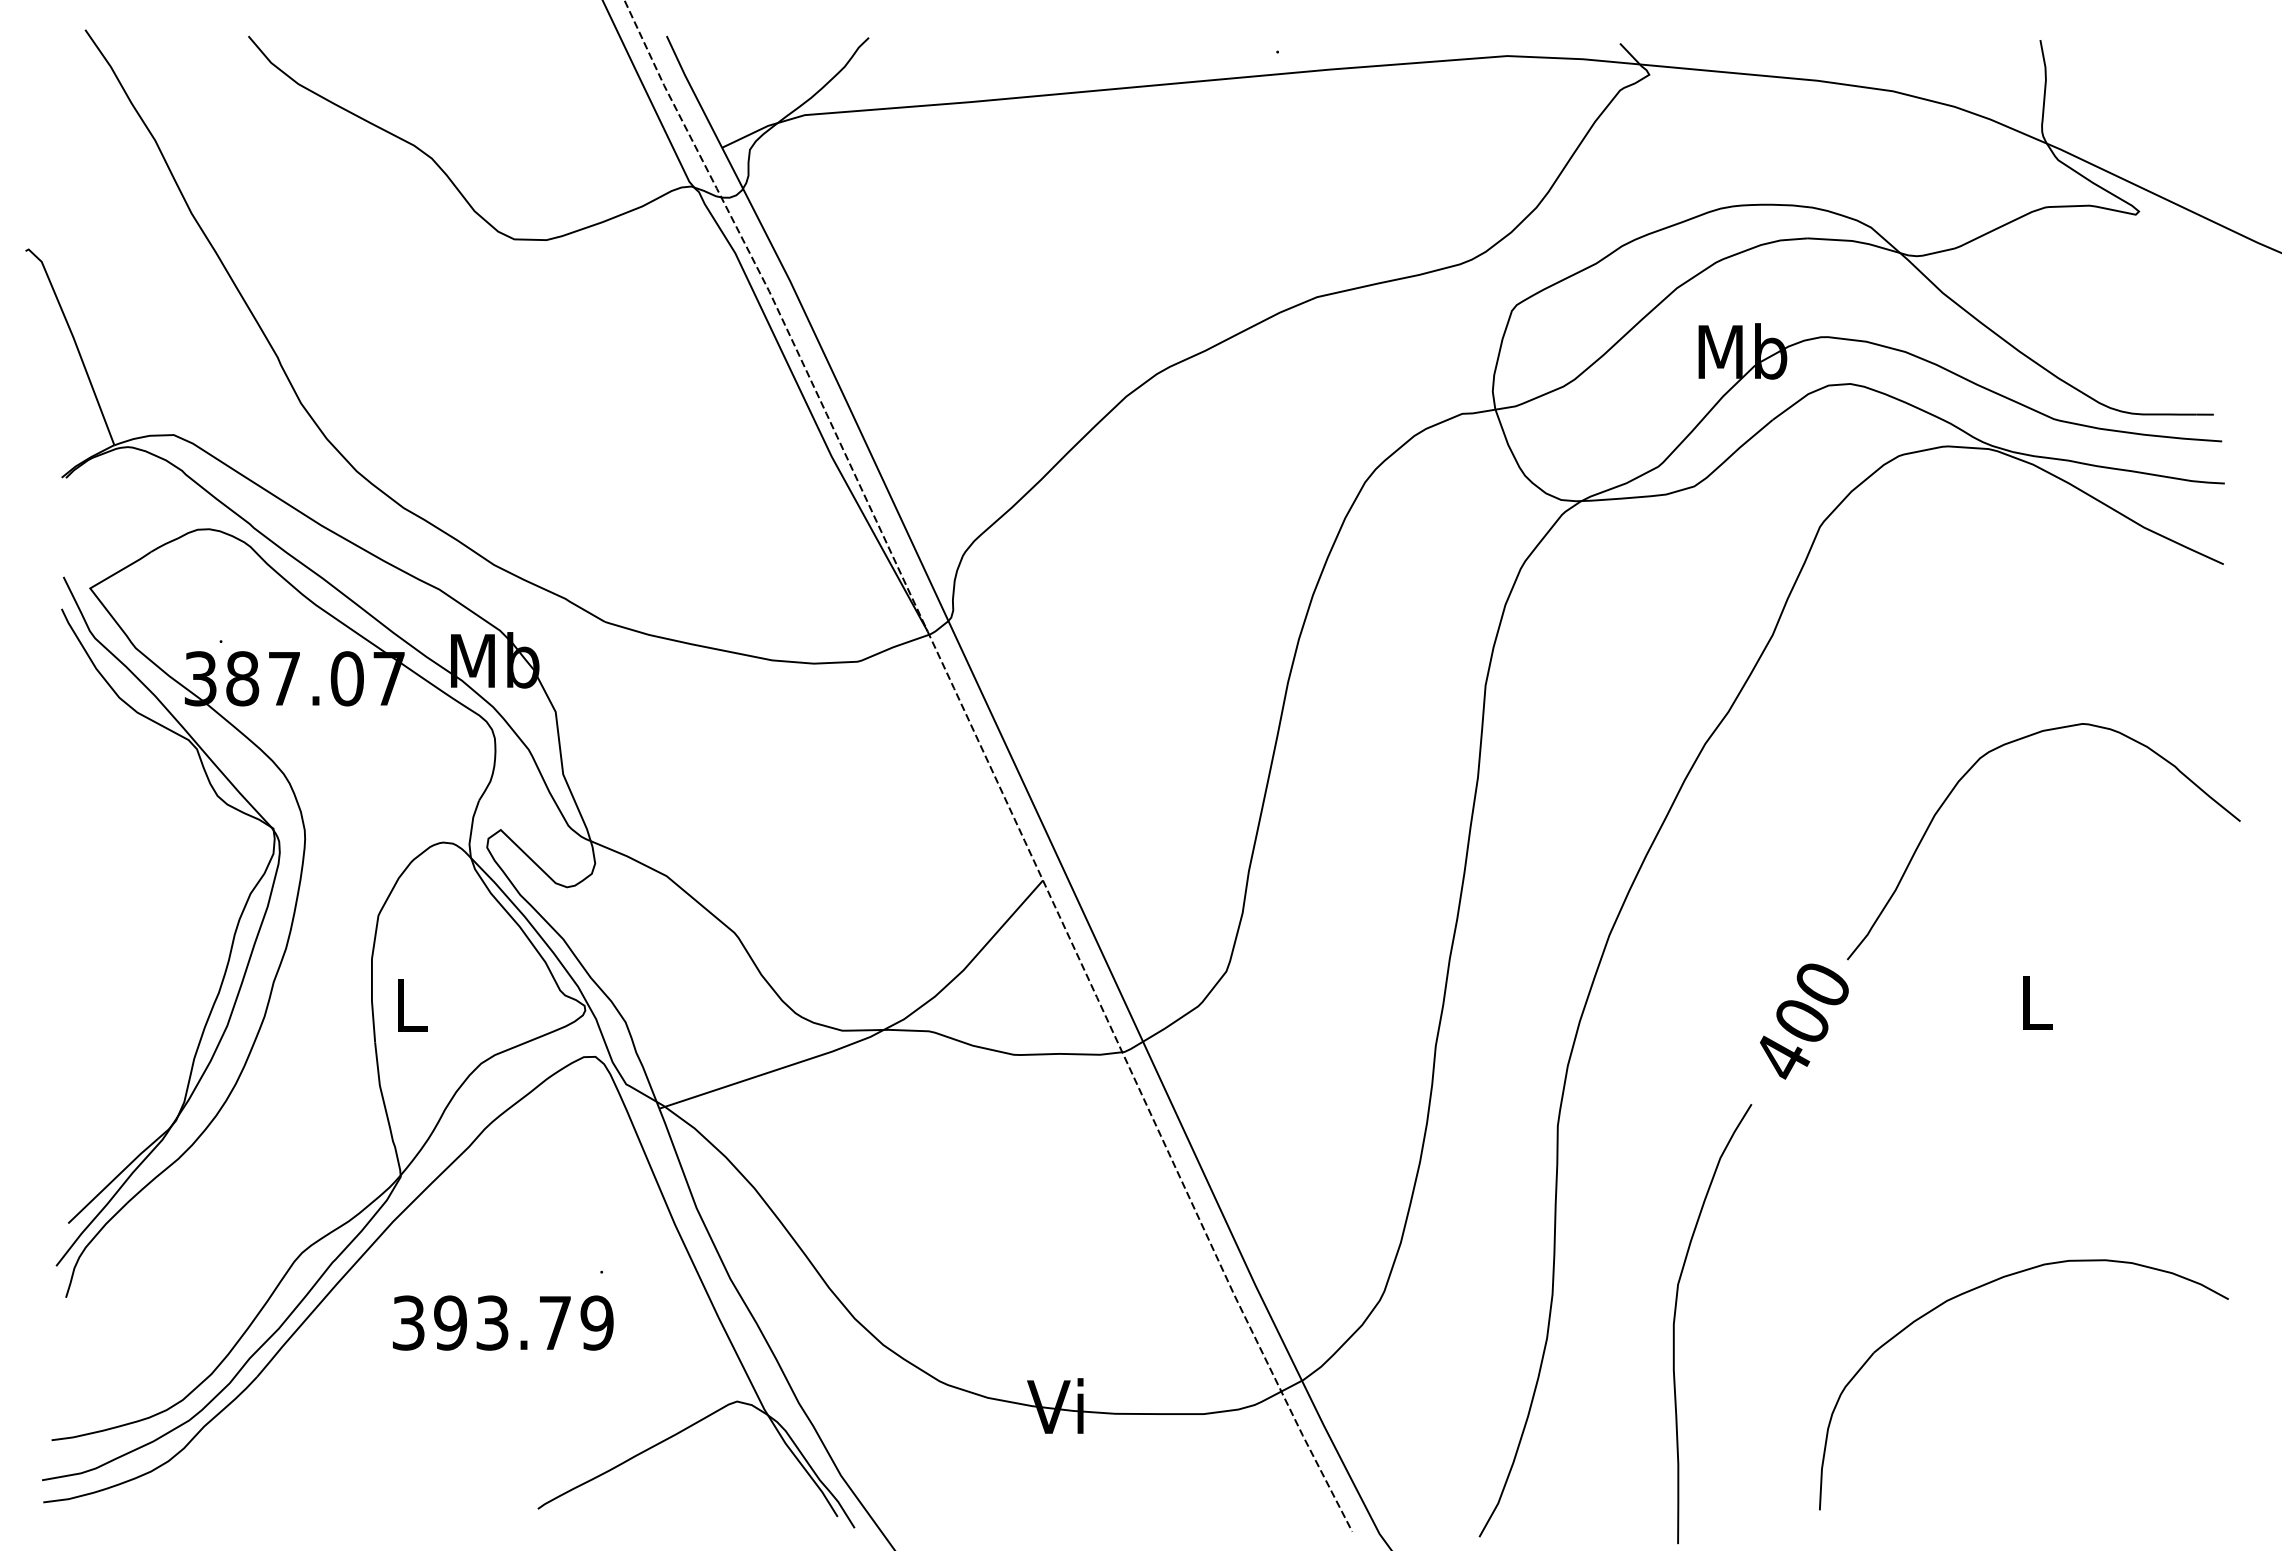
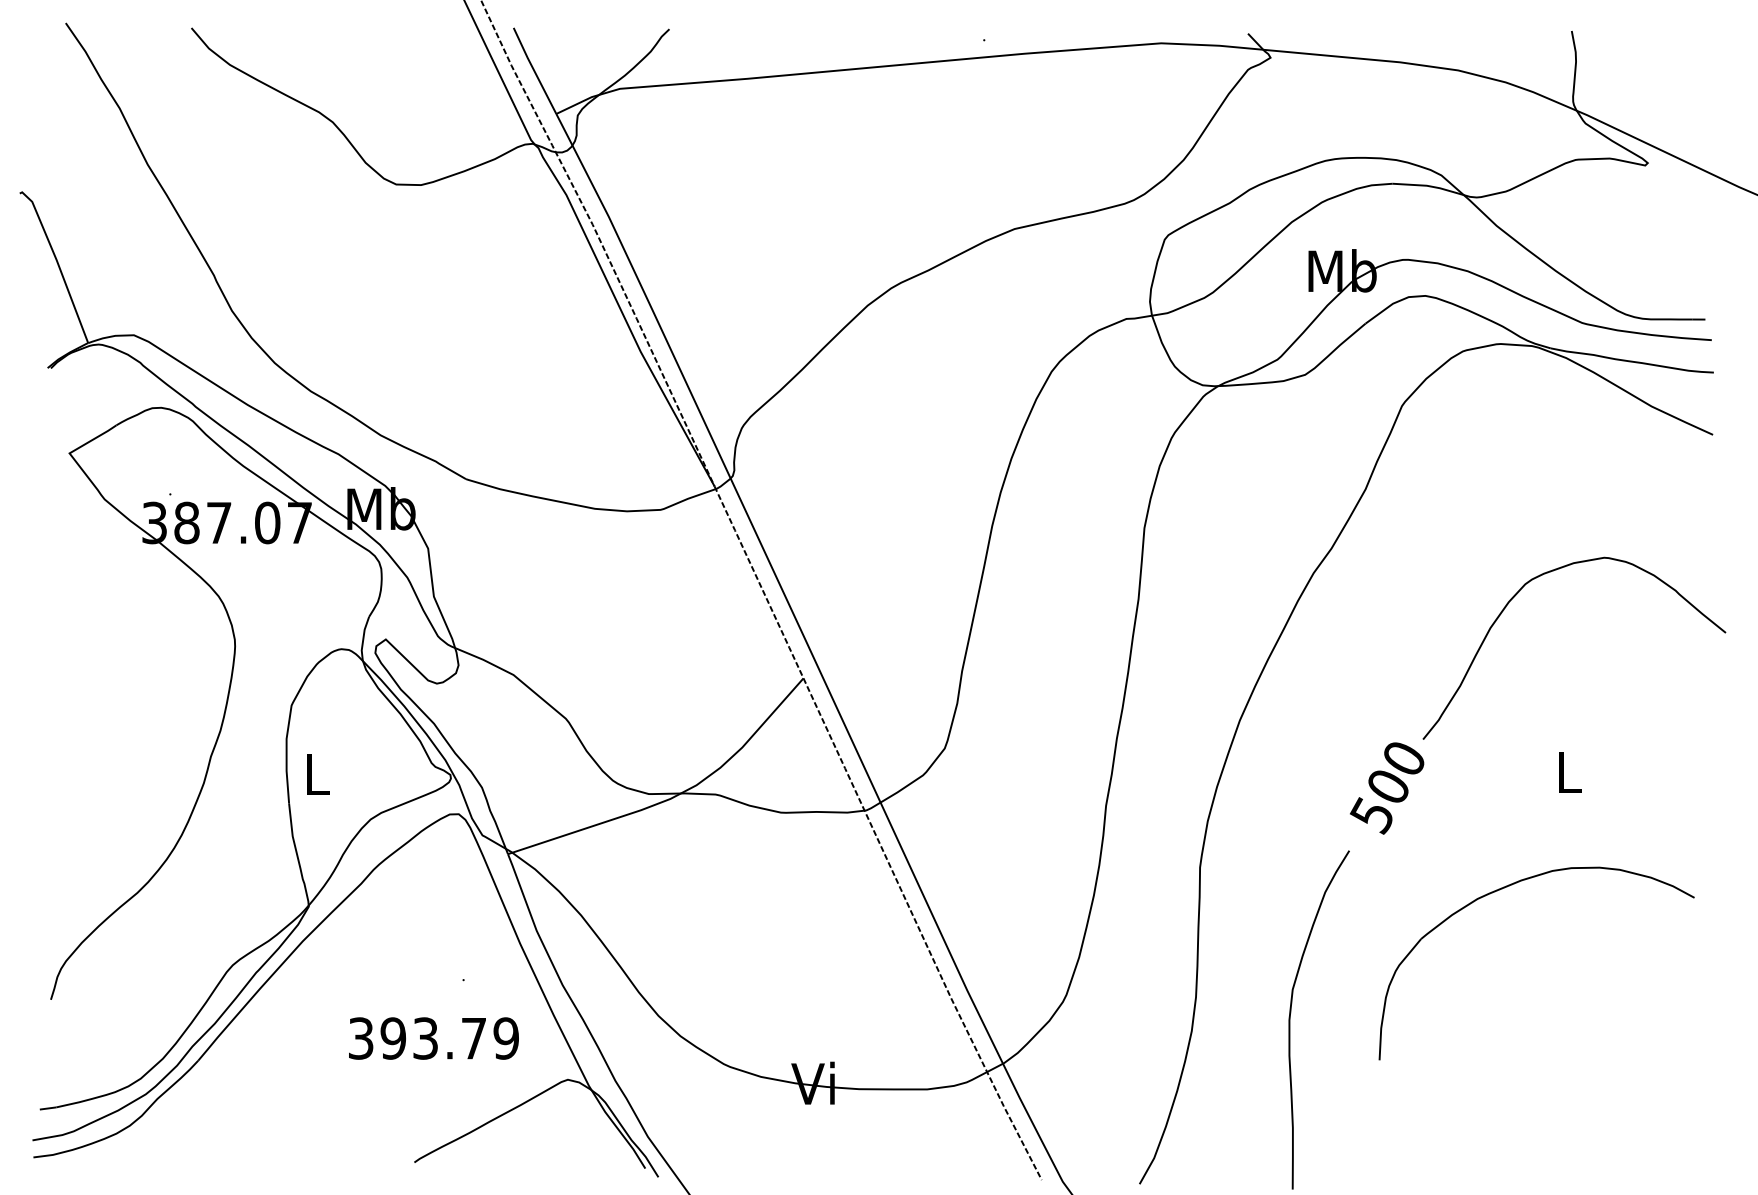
part: (233, 934) -> (179, 719), removed
text: (1781, 1058) -> (1372, 815), 400 -> 500
part: (1983, 1286) -> (1505, 887), moved
text: (503, 1322) -> (434, 1038), moved

